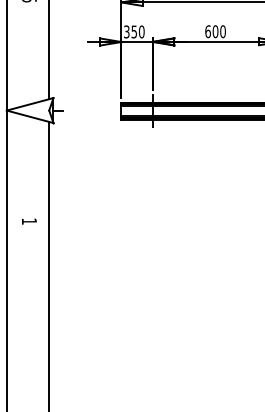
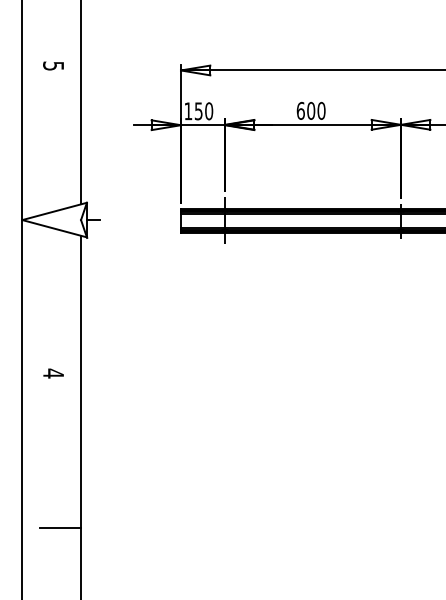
text: (126, 32) -> (188, 111), 350 -> 150
text: (29, 221) -> (53, 373), 1 -> 4
line: (34, 332) -> (60, 527), added

